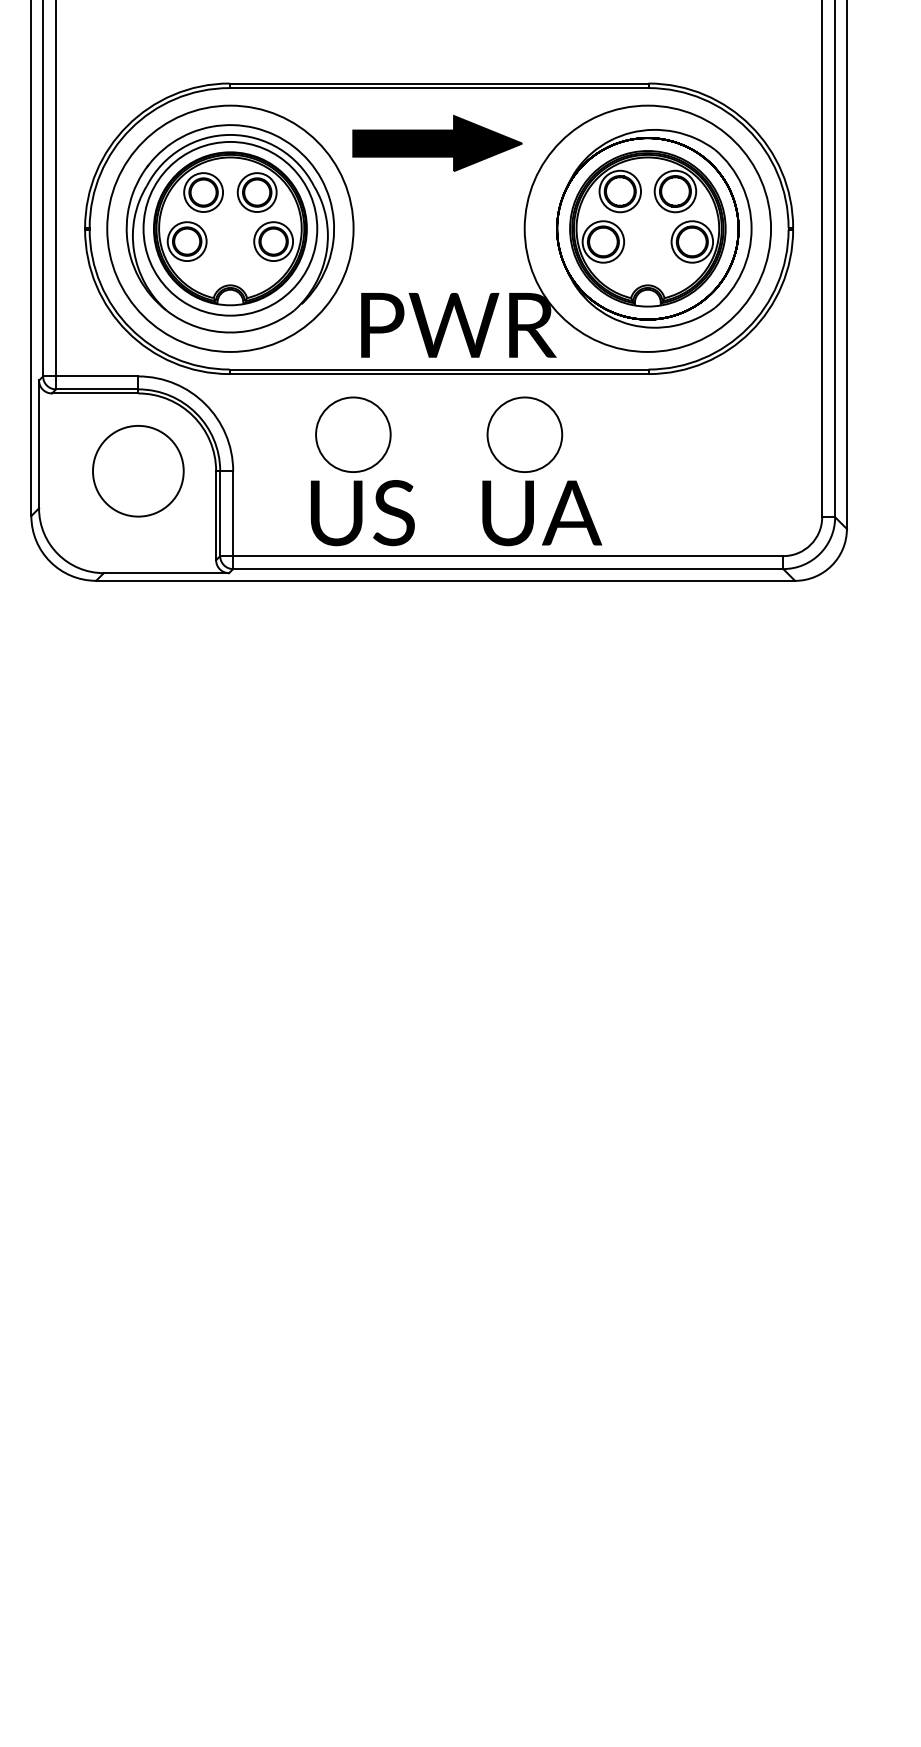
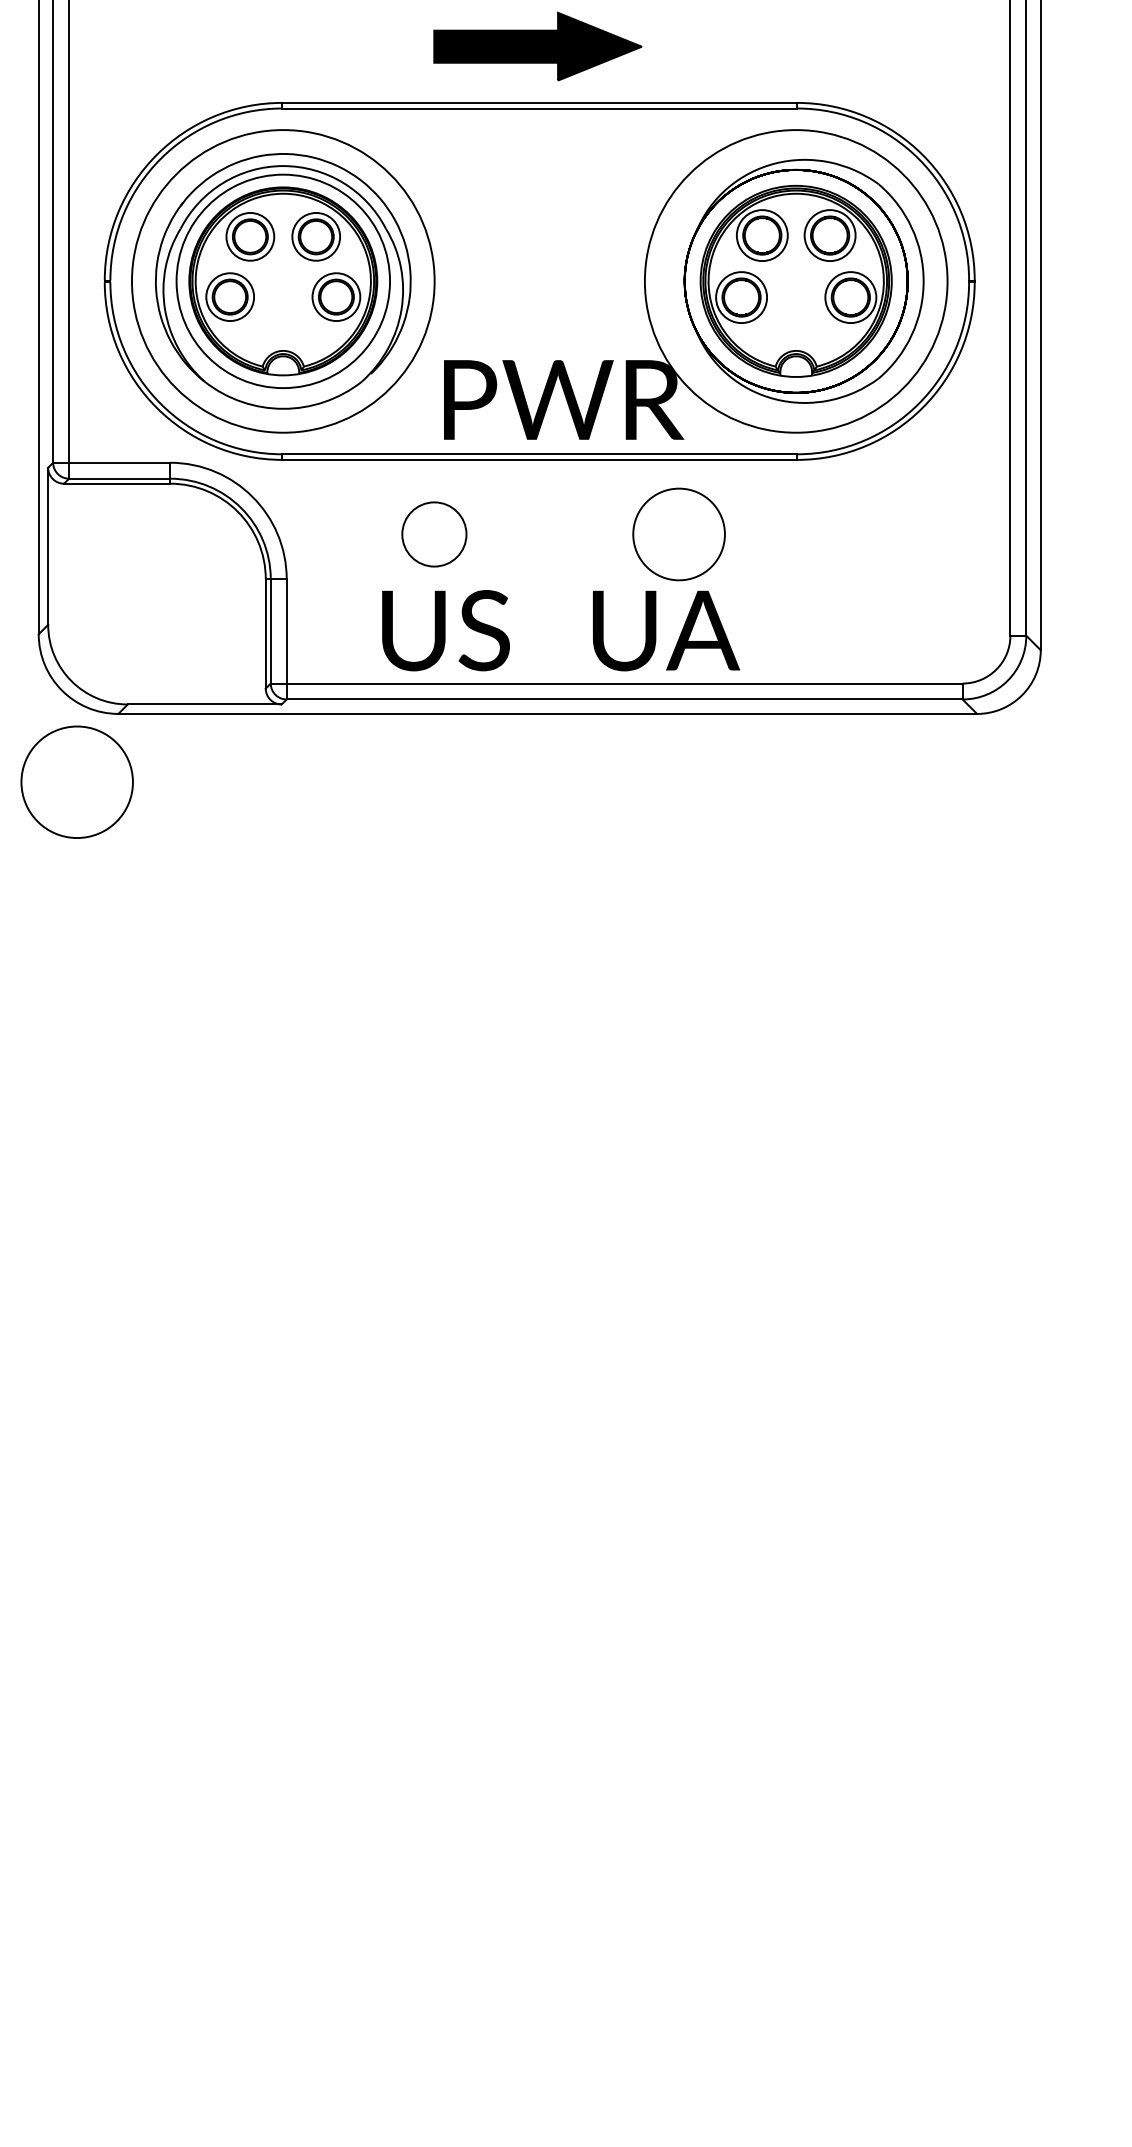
part: (437, 143) -> (537, 46), moved
circle: (353, 434) -> (434, 534), size x0.7
circle: (524, 434) -> (678, 534), moved
circle: (137, 470) -> (76, 781), moved

